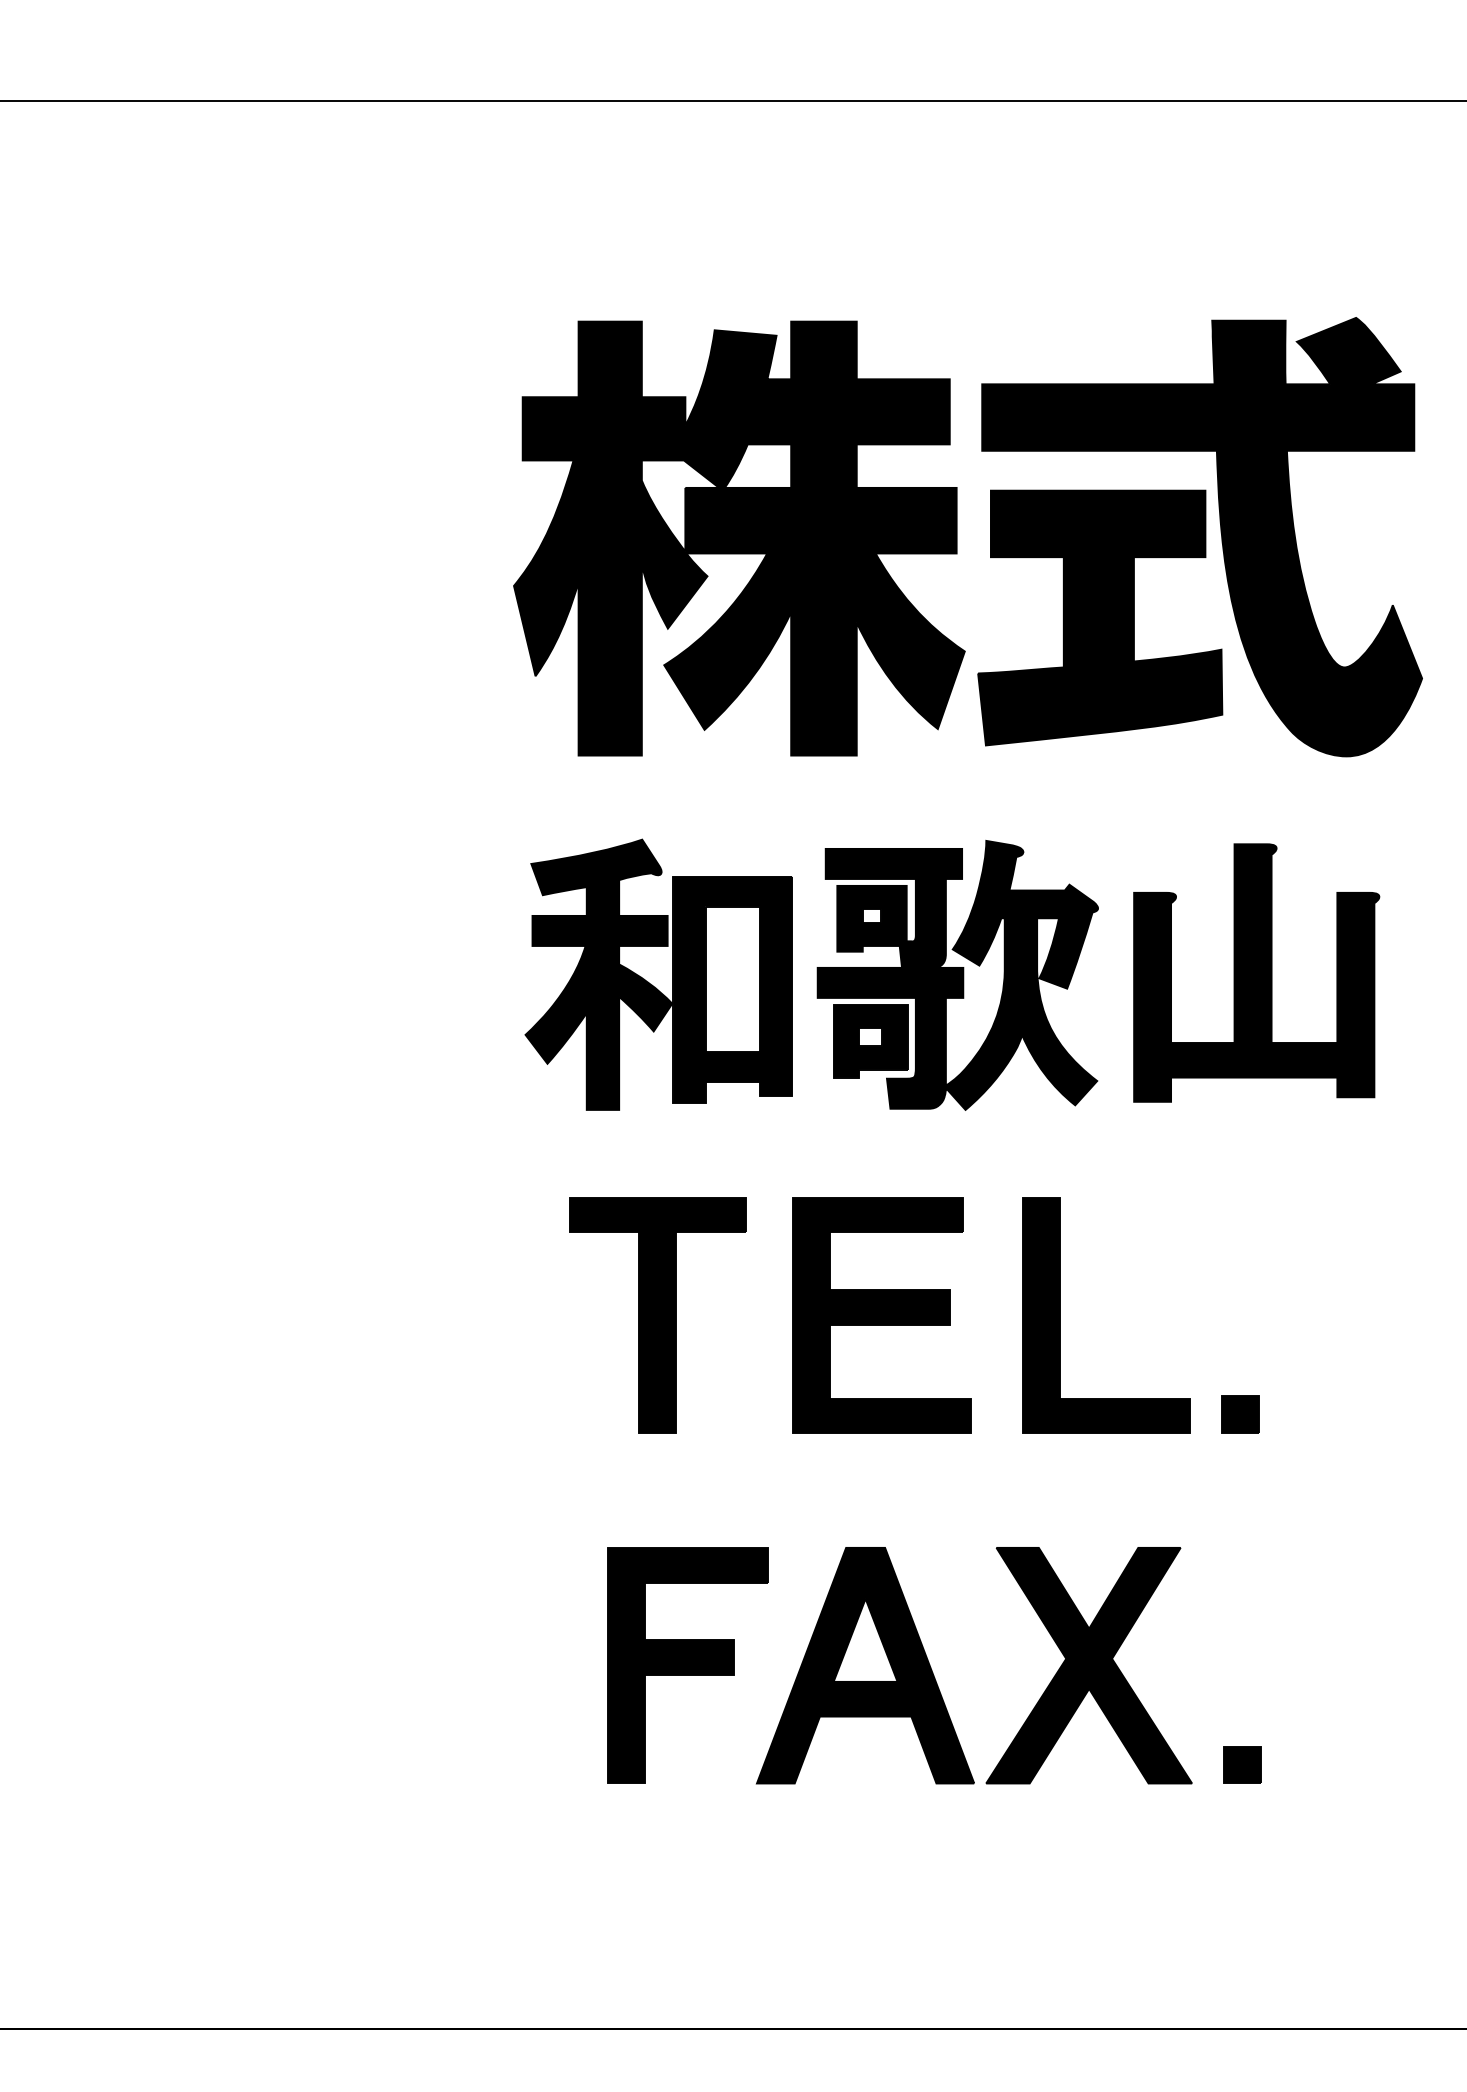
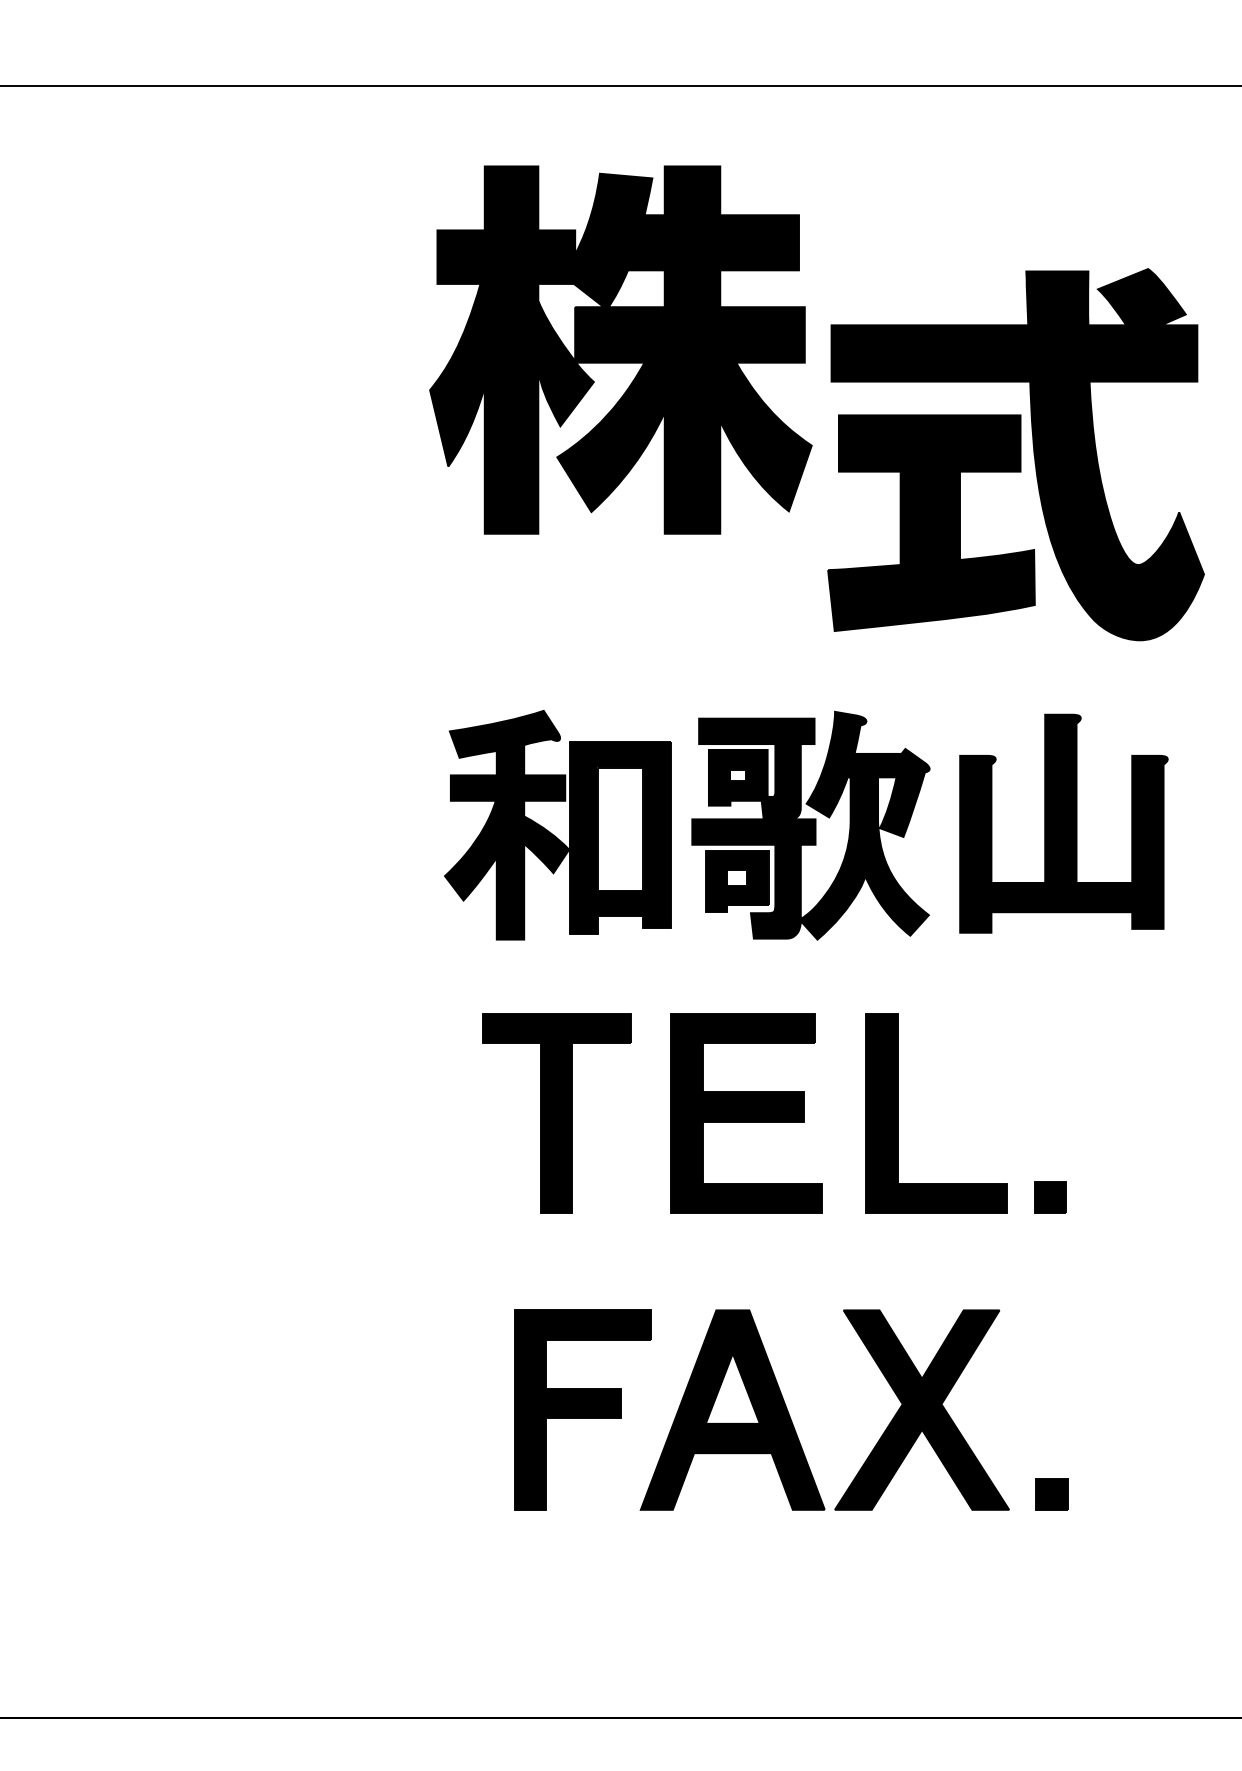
part: (739, 538) -> (621, 350), moved

